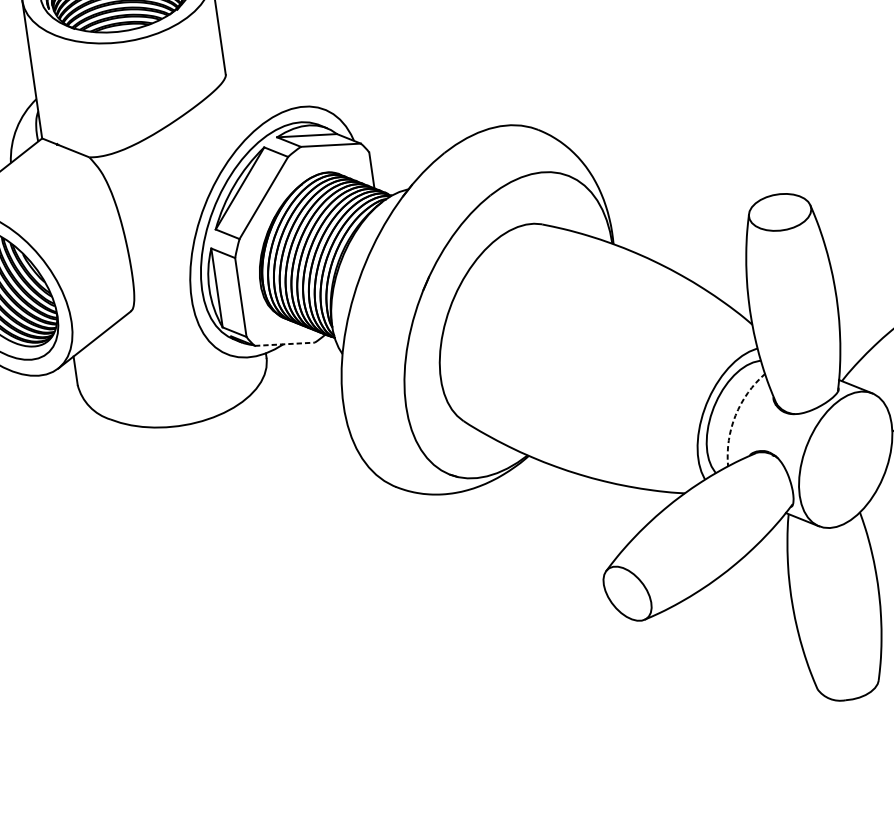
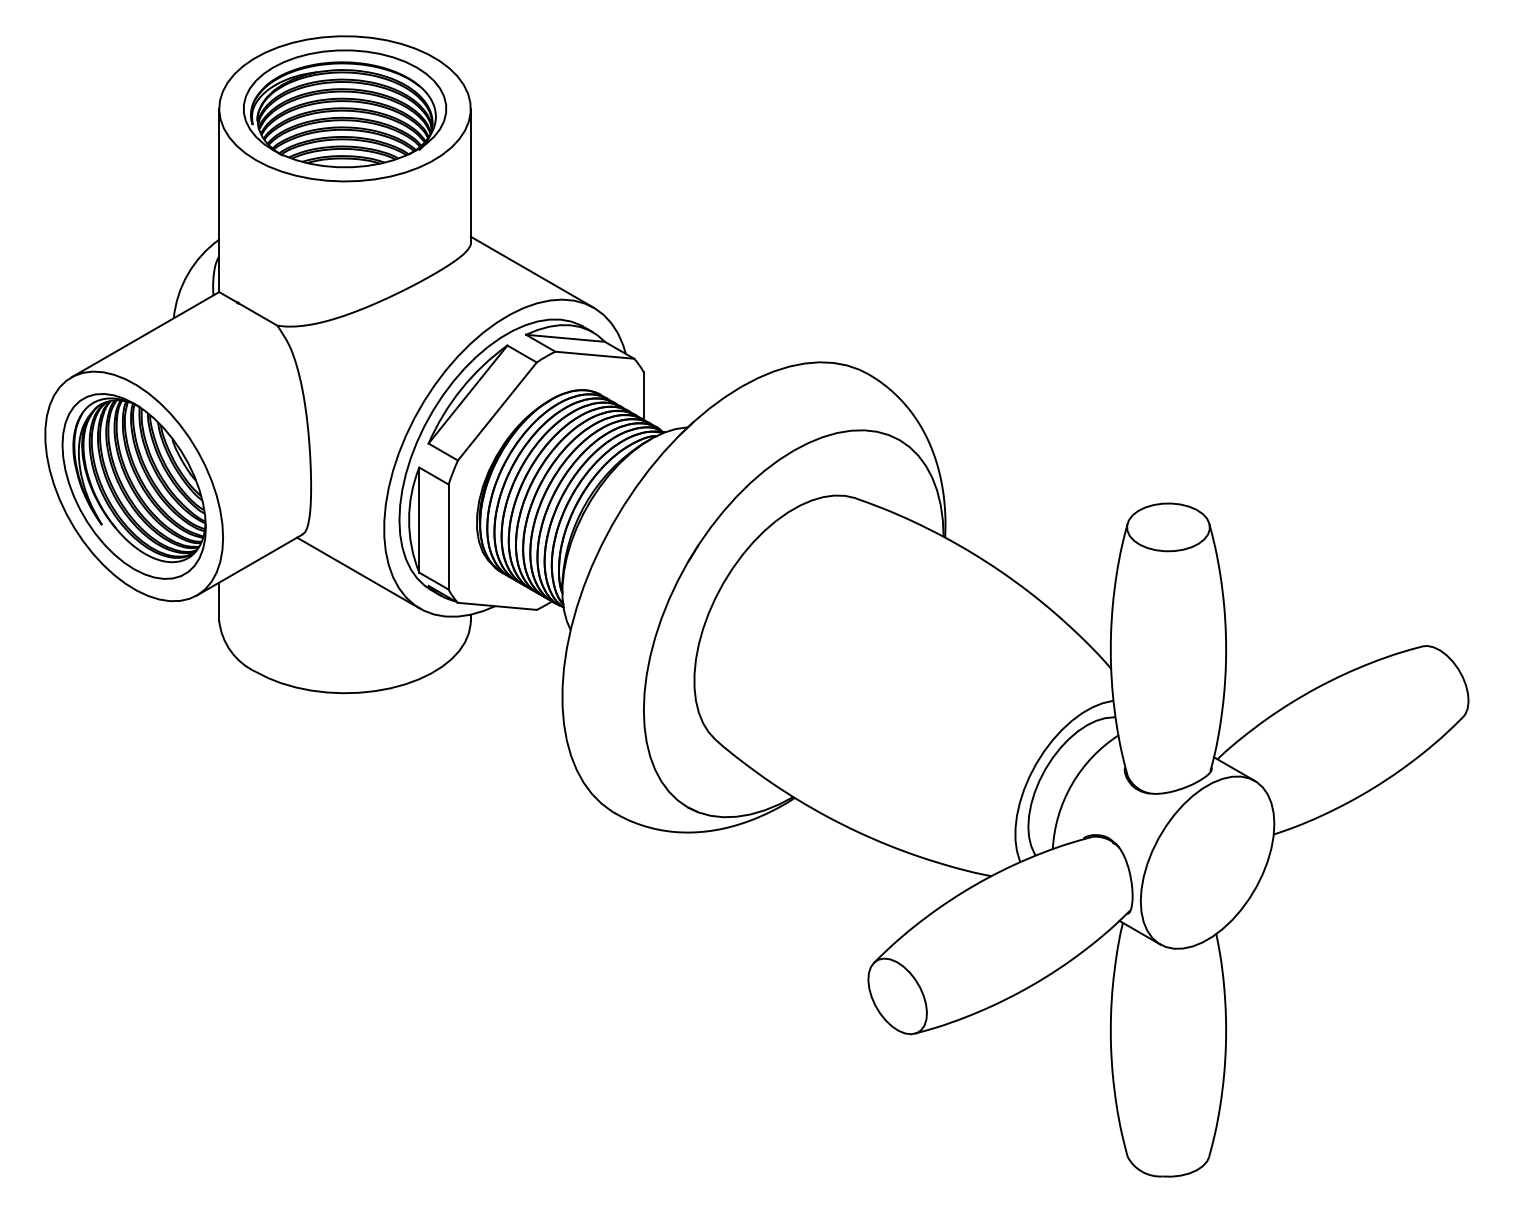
line: (274, 89) -> (531, 271), added
line: (177, 333) -> (358, 572), added
line: (285, 344) -> (497, 606), dashed -> solid
arc: (735, 415) -> (1072, 784), dashed -> solid

